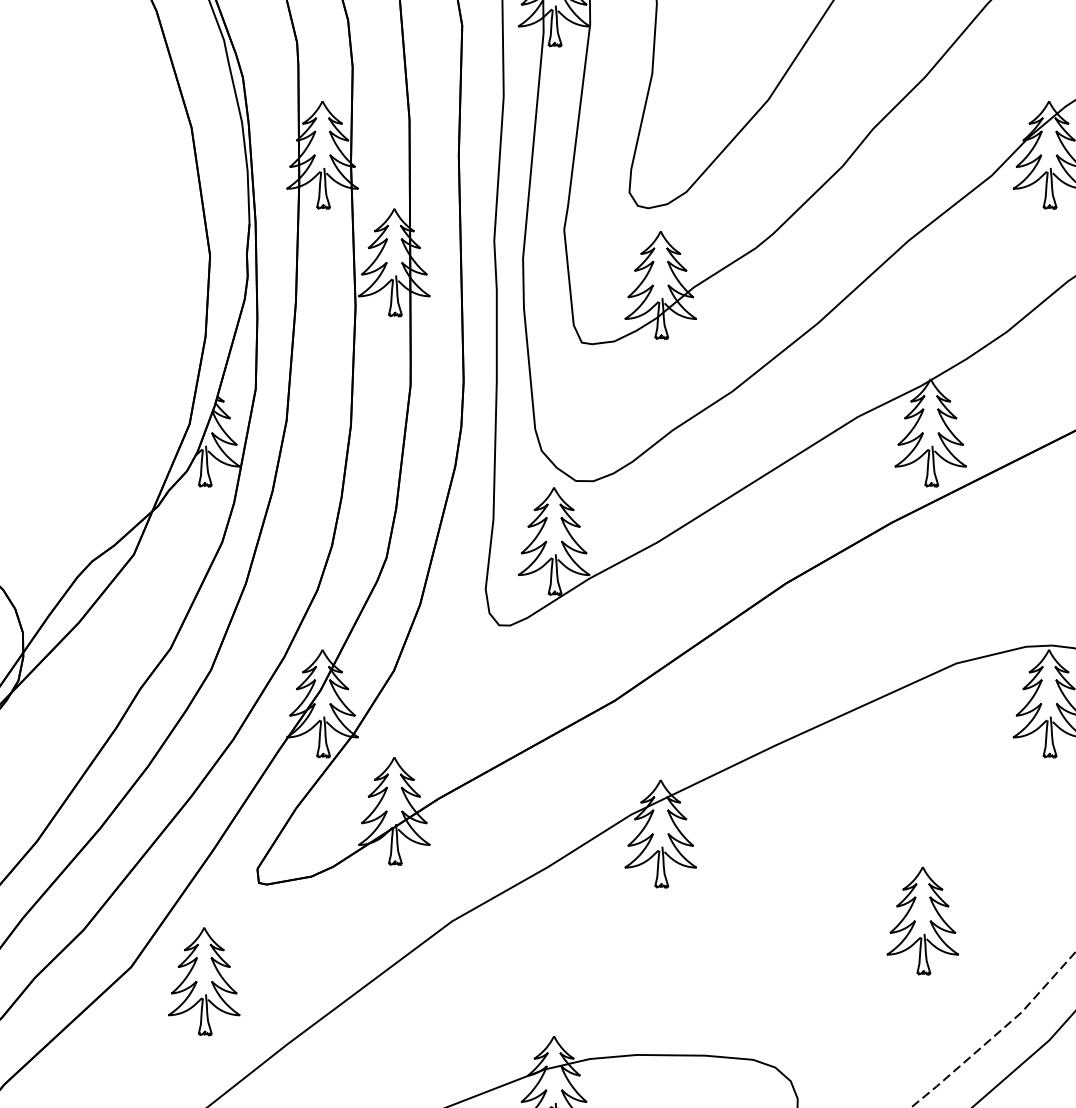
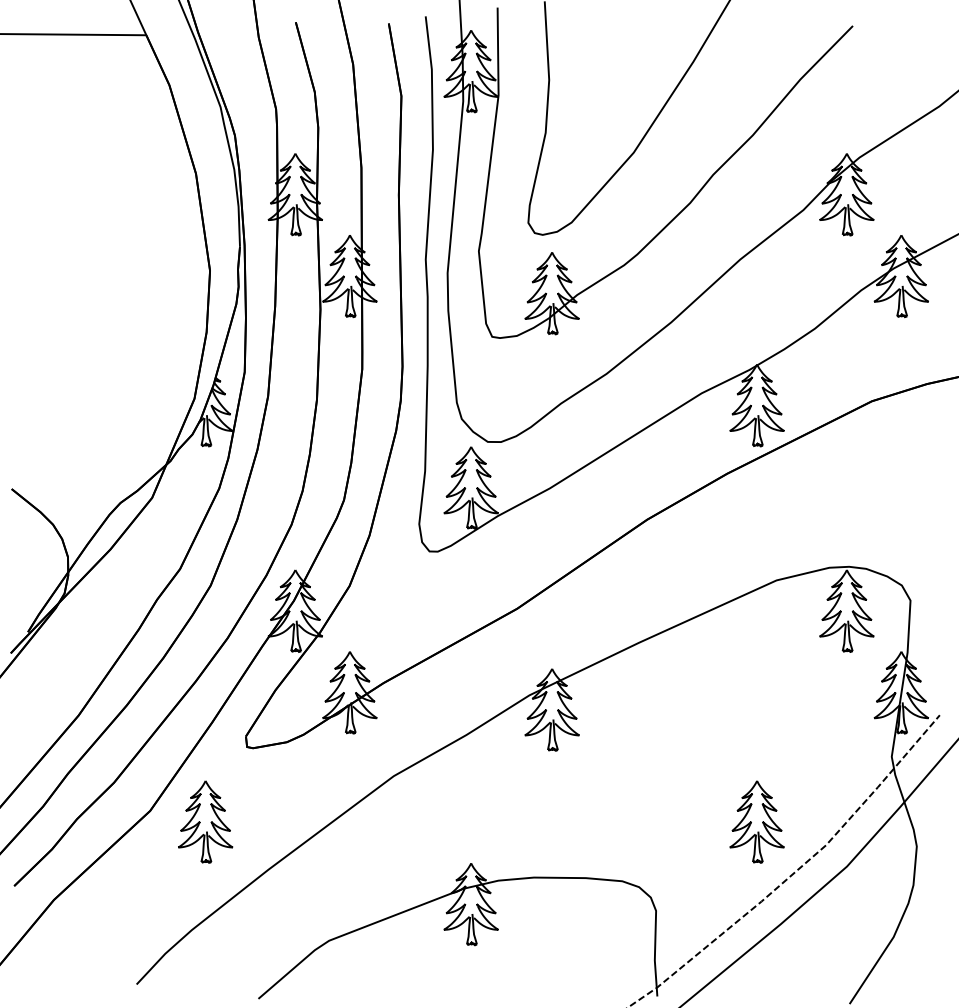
part: (922, 920) -> (756, 821), moved

